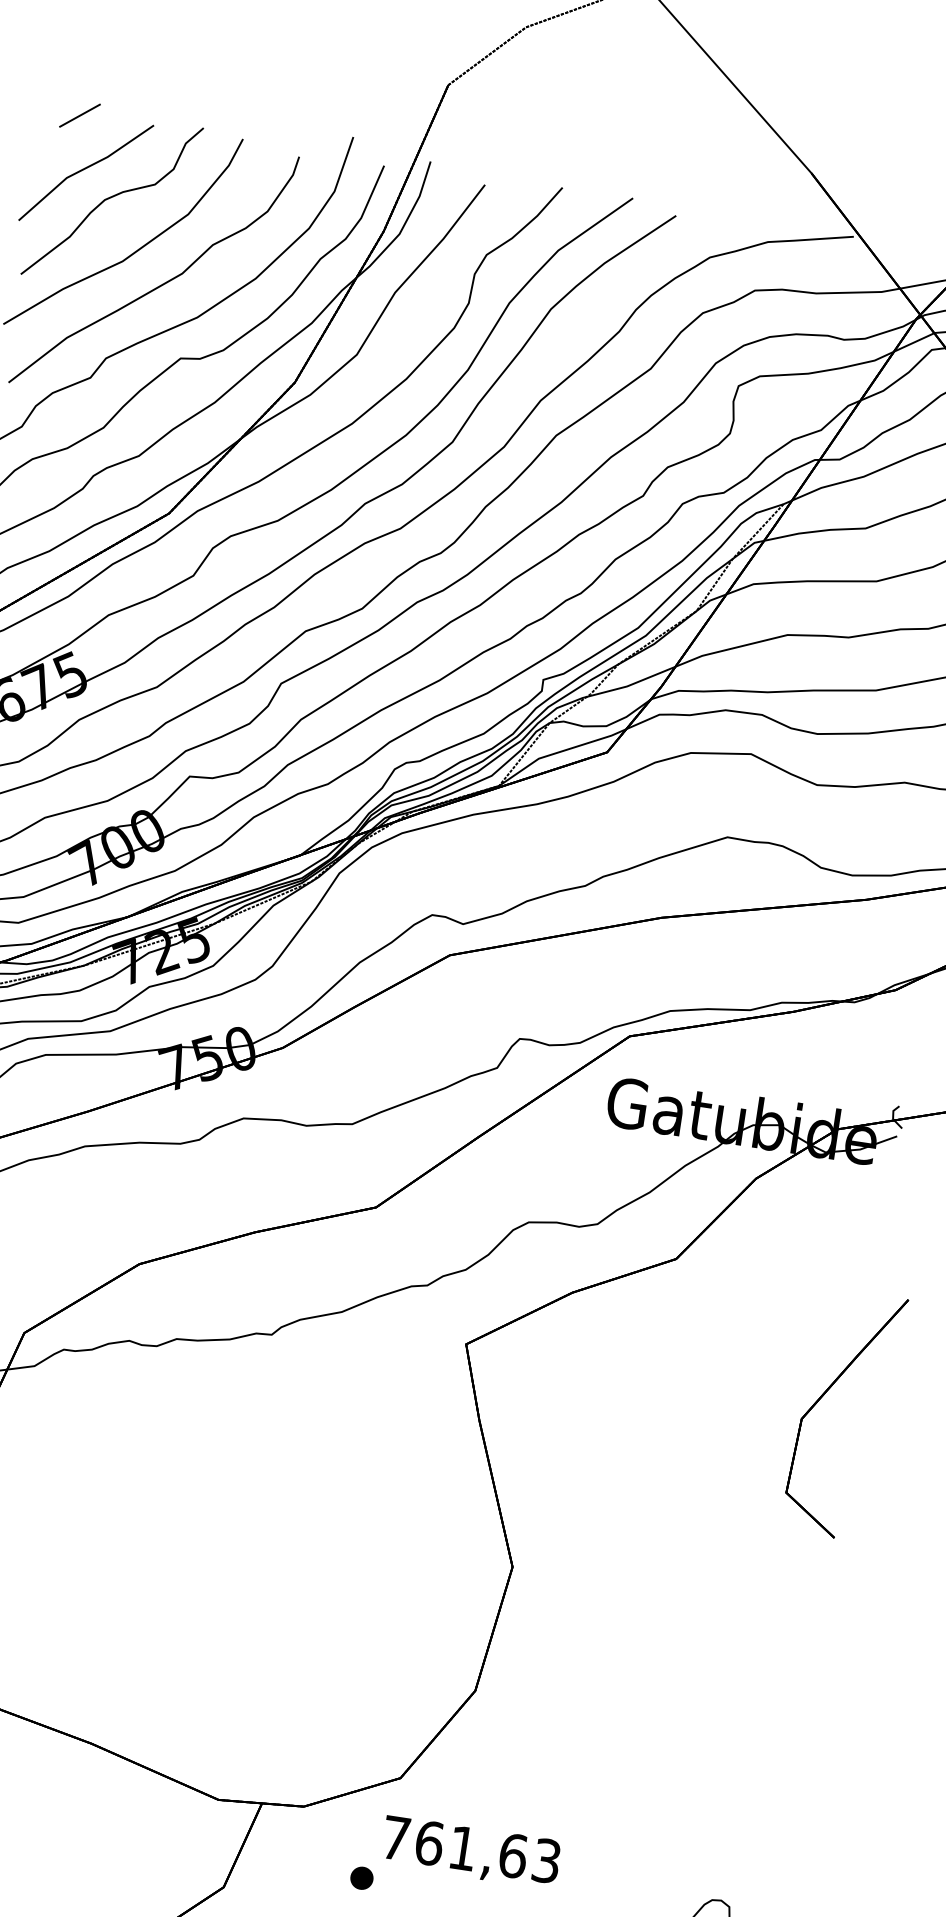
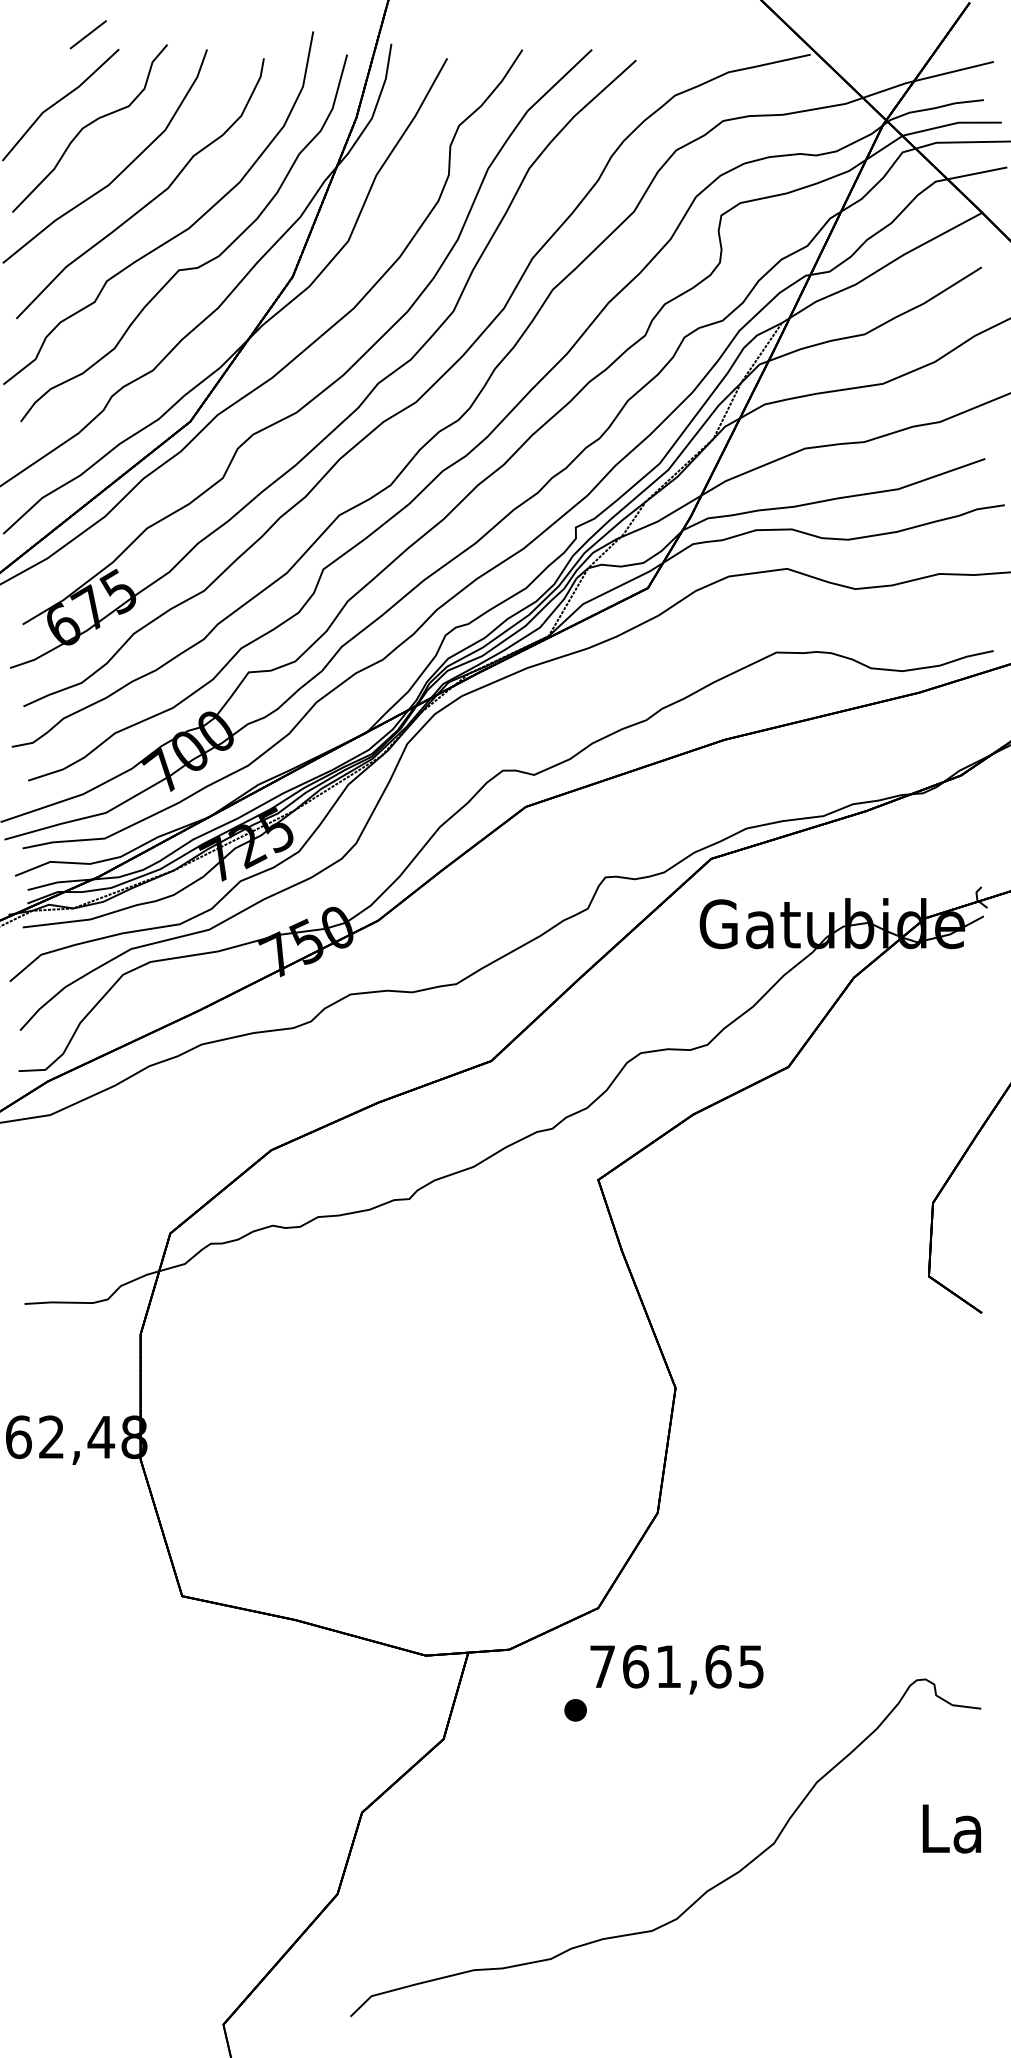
line: (79, 115) -> (87, 34), moved
text: (546, 1860) -> (751, 1666), 761,63 -> 761,65

